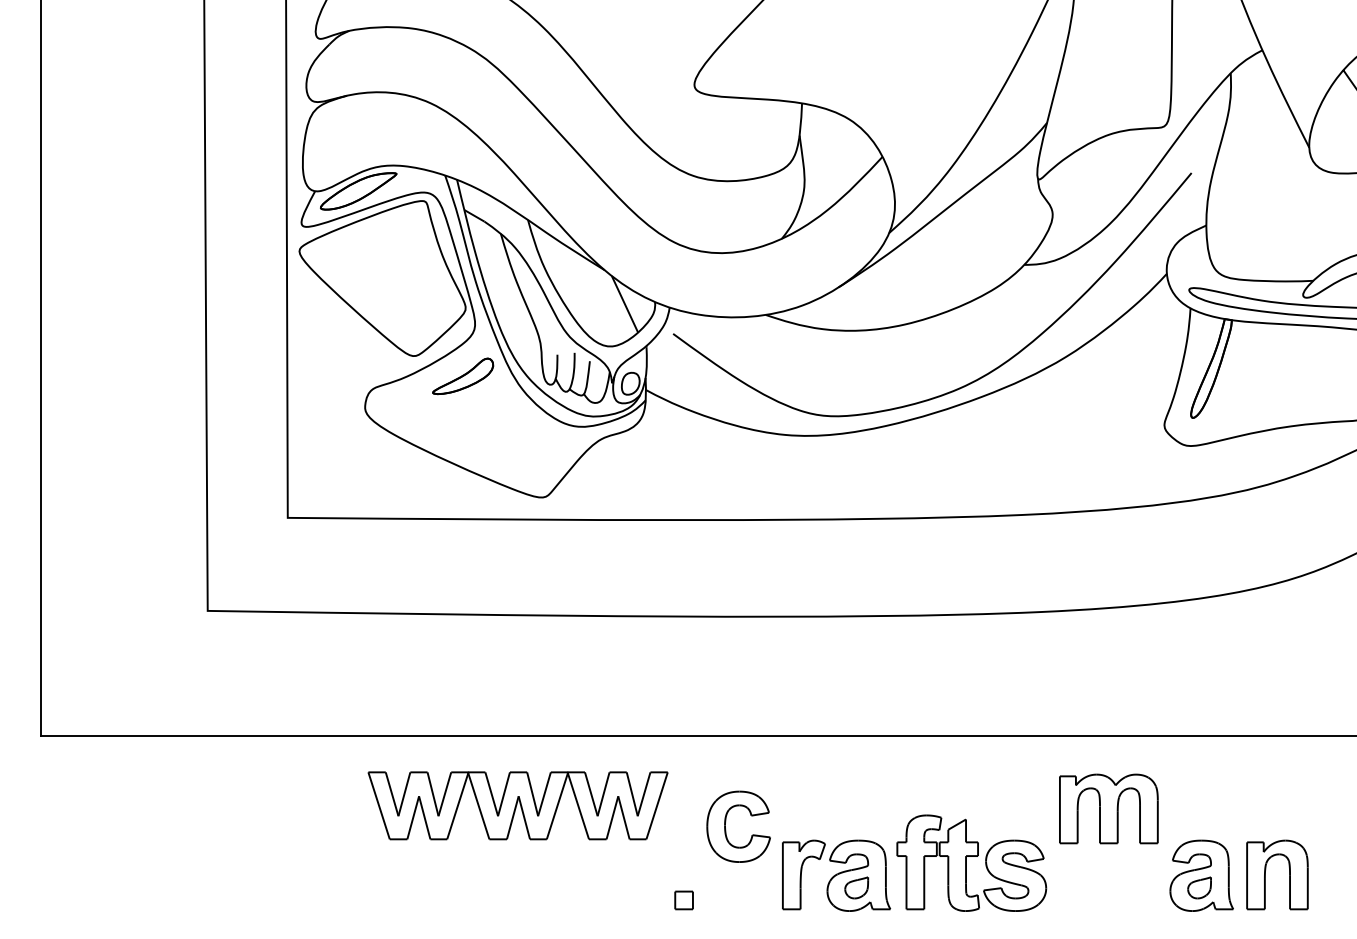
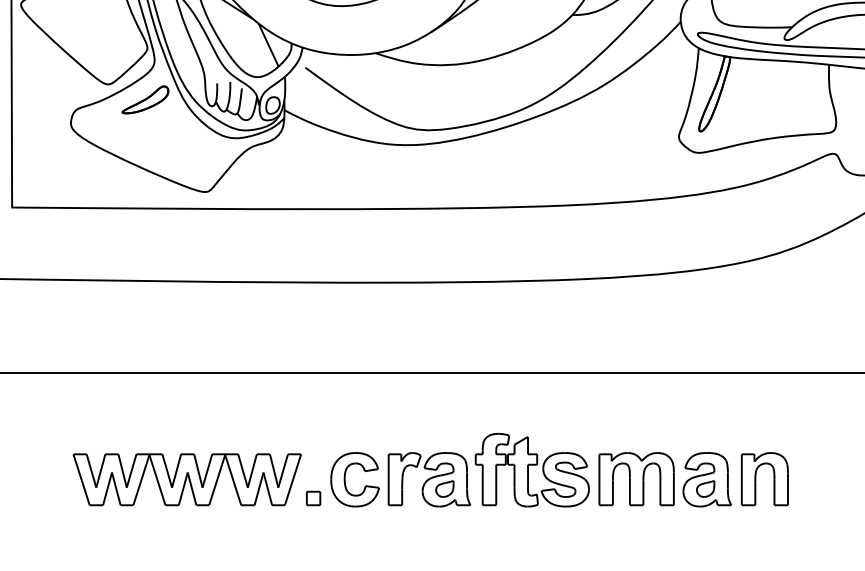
part: (517, 805) -> (186, 479), moved
part: (1108, 808) -> (636, 478), moved
part: (726, 829) -> (345, 481), moved

